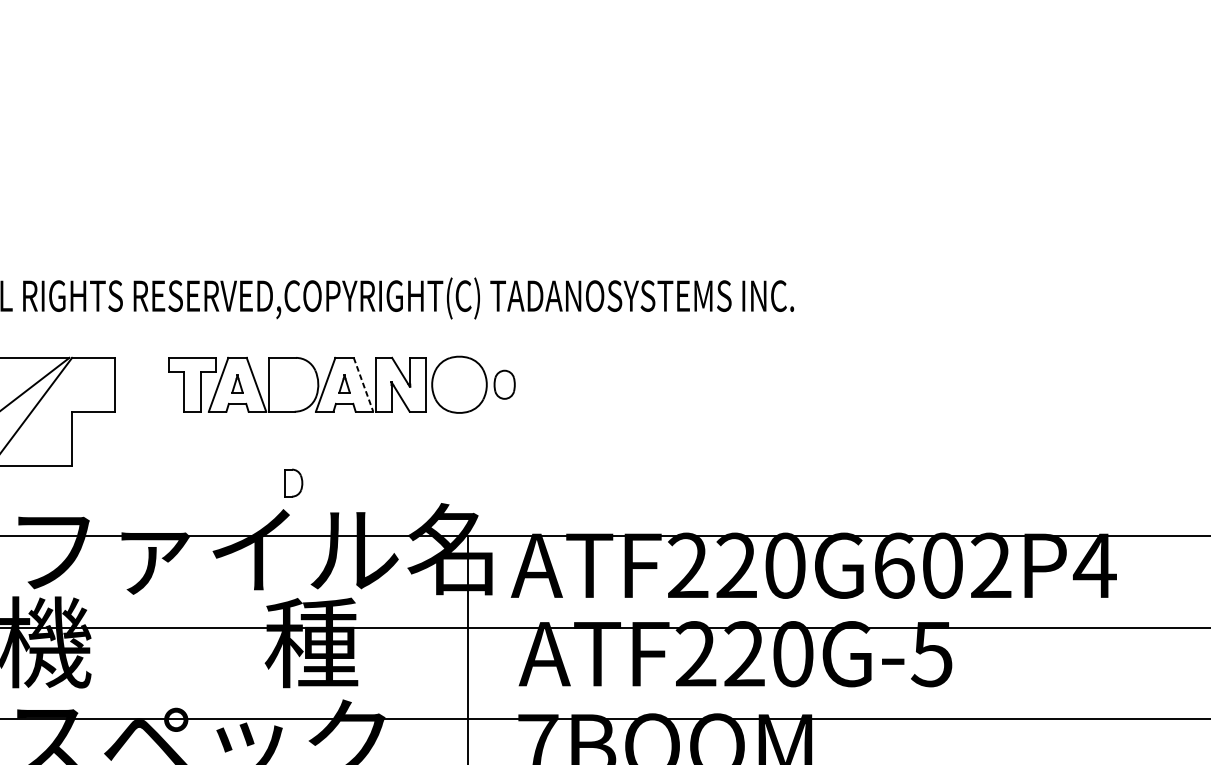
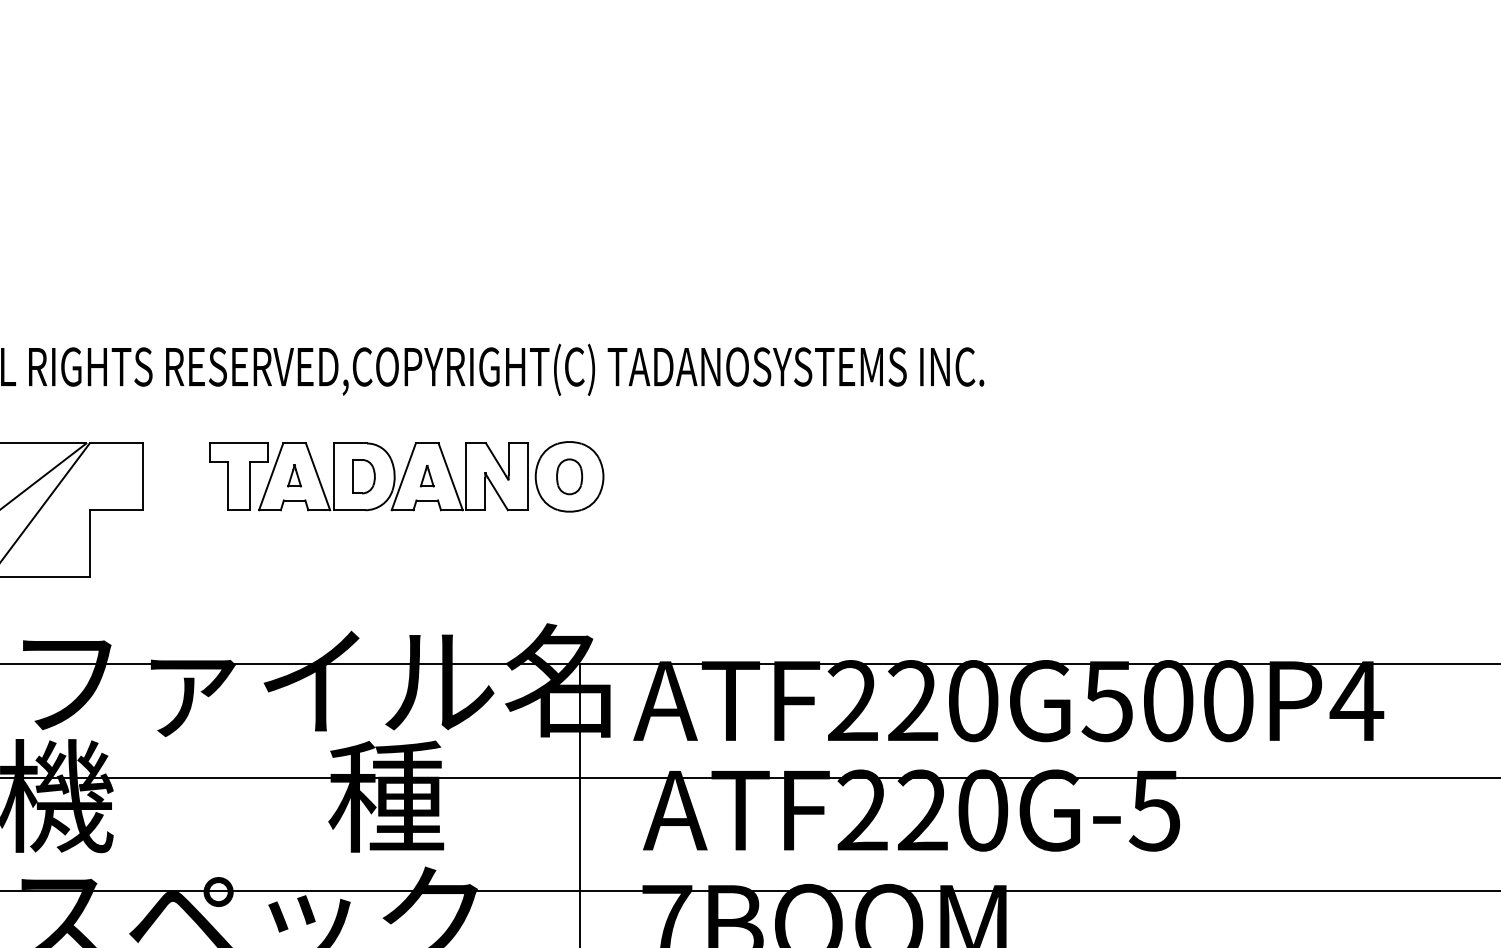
part: (504, 384) -> (569, 476), moved
line: (363, 385) -> (450, 477), dashed -> solid
part: (293, 482) -> (363, 476), moved
text: (942, 566) -> (1167, 701), ATF220G602P4 -> ATF220G500P4

